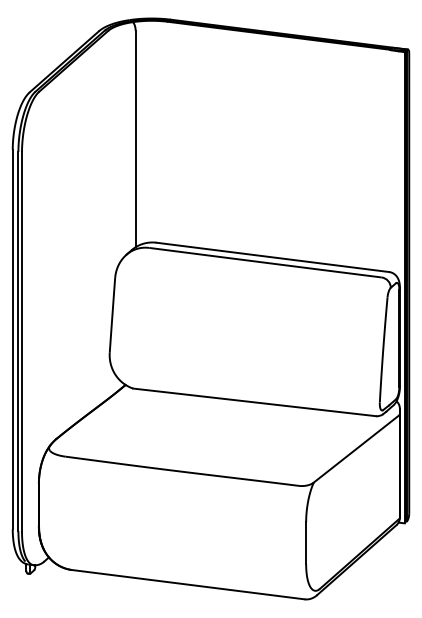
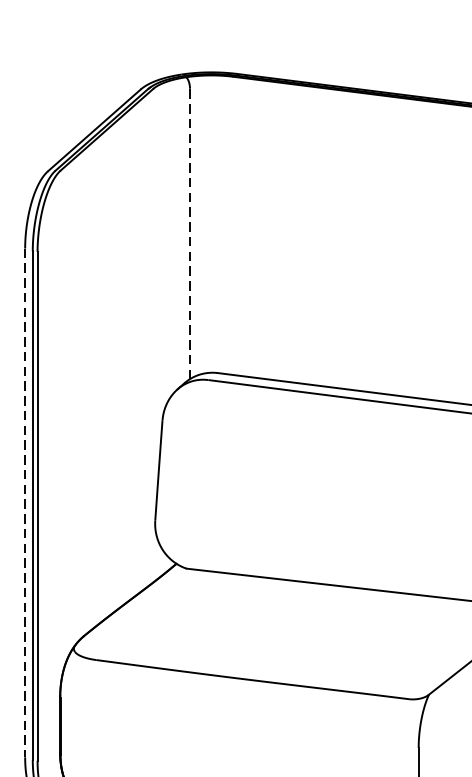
line: (135, 138) -> (189, 233), solid -> dashed
line: (12, 339) -> (24, 502), solid -> dashed

